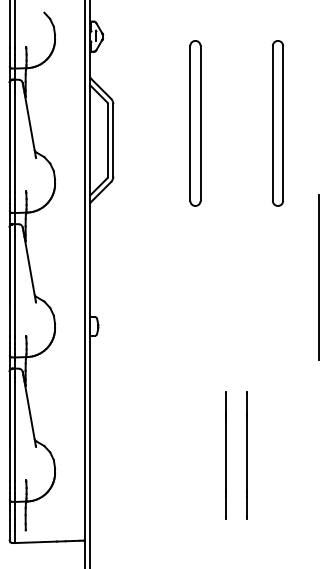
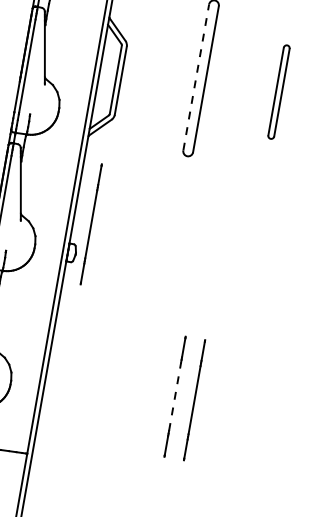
line: (190, 122) -> (196, 76), solid -> dashed
part: (277, 123) -> (278, 92), size x0.6
line: (319, 277) -> (292, 244), removed
line: (108, 293) -> (90, 224), added
line: (226, 454) -> (175, 396), solid -> dashed

